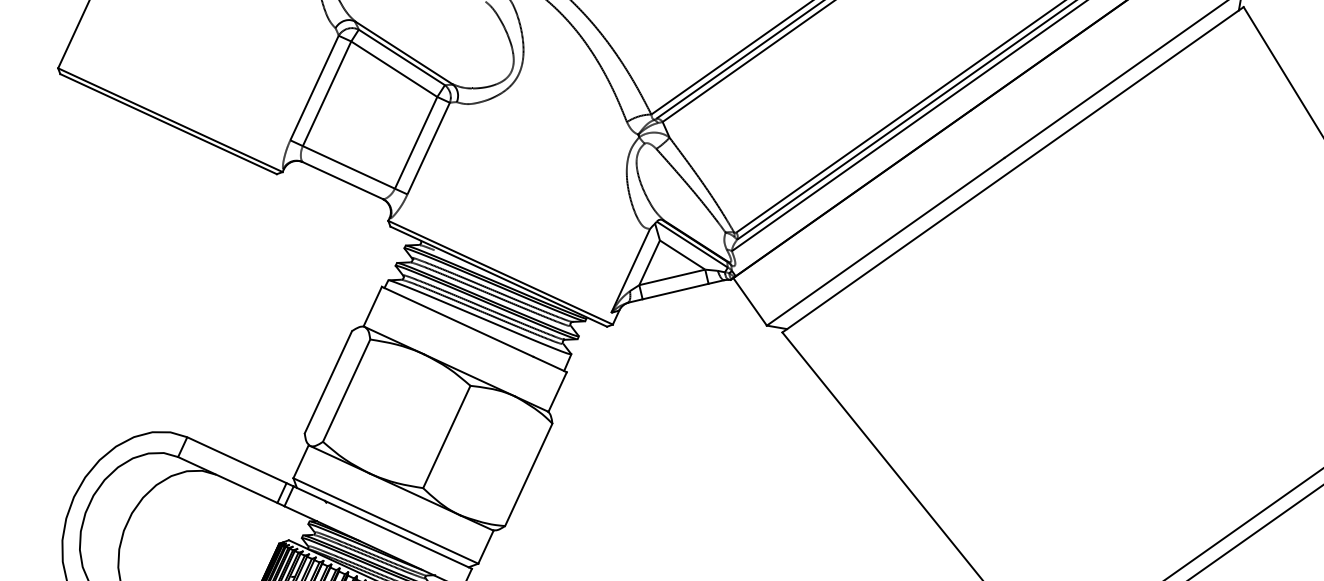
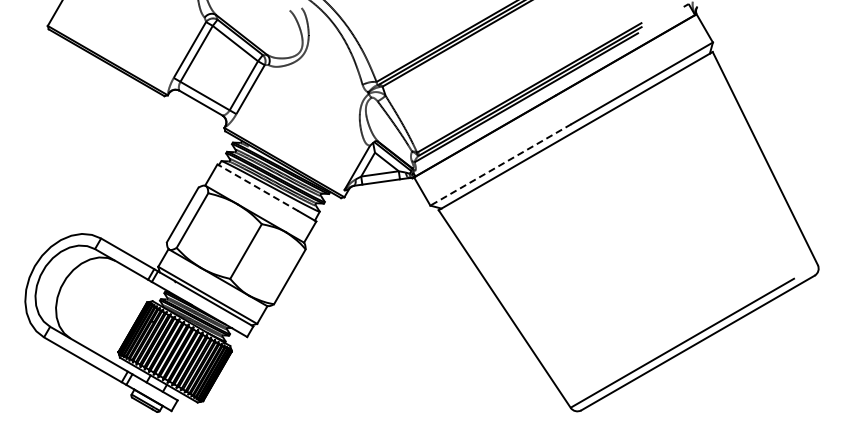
line: (886, 241) -> (501, 164), solid -> dashed
line: (458, 321) -> (258, 187), solid -> dashed

